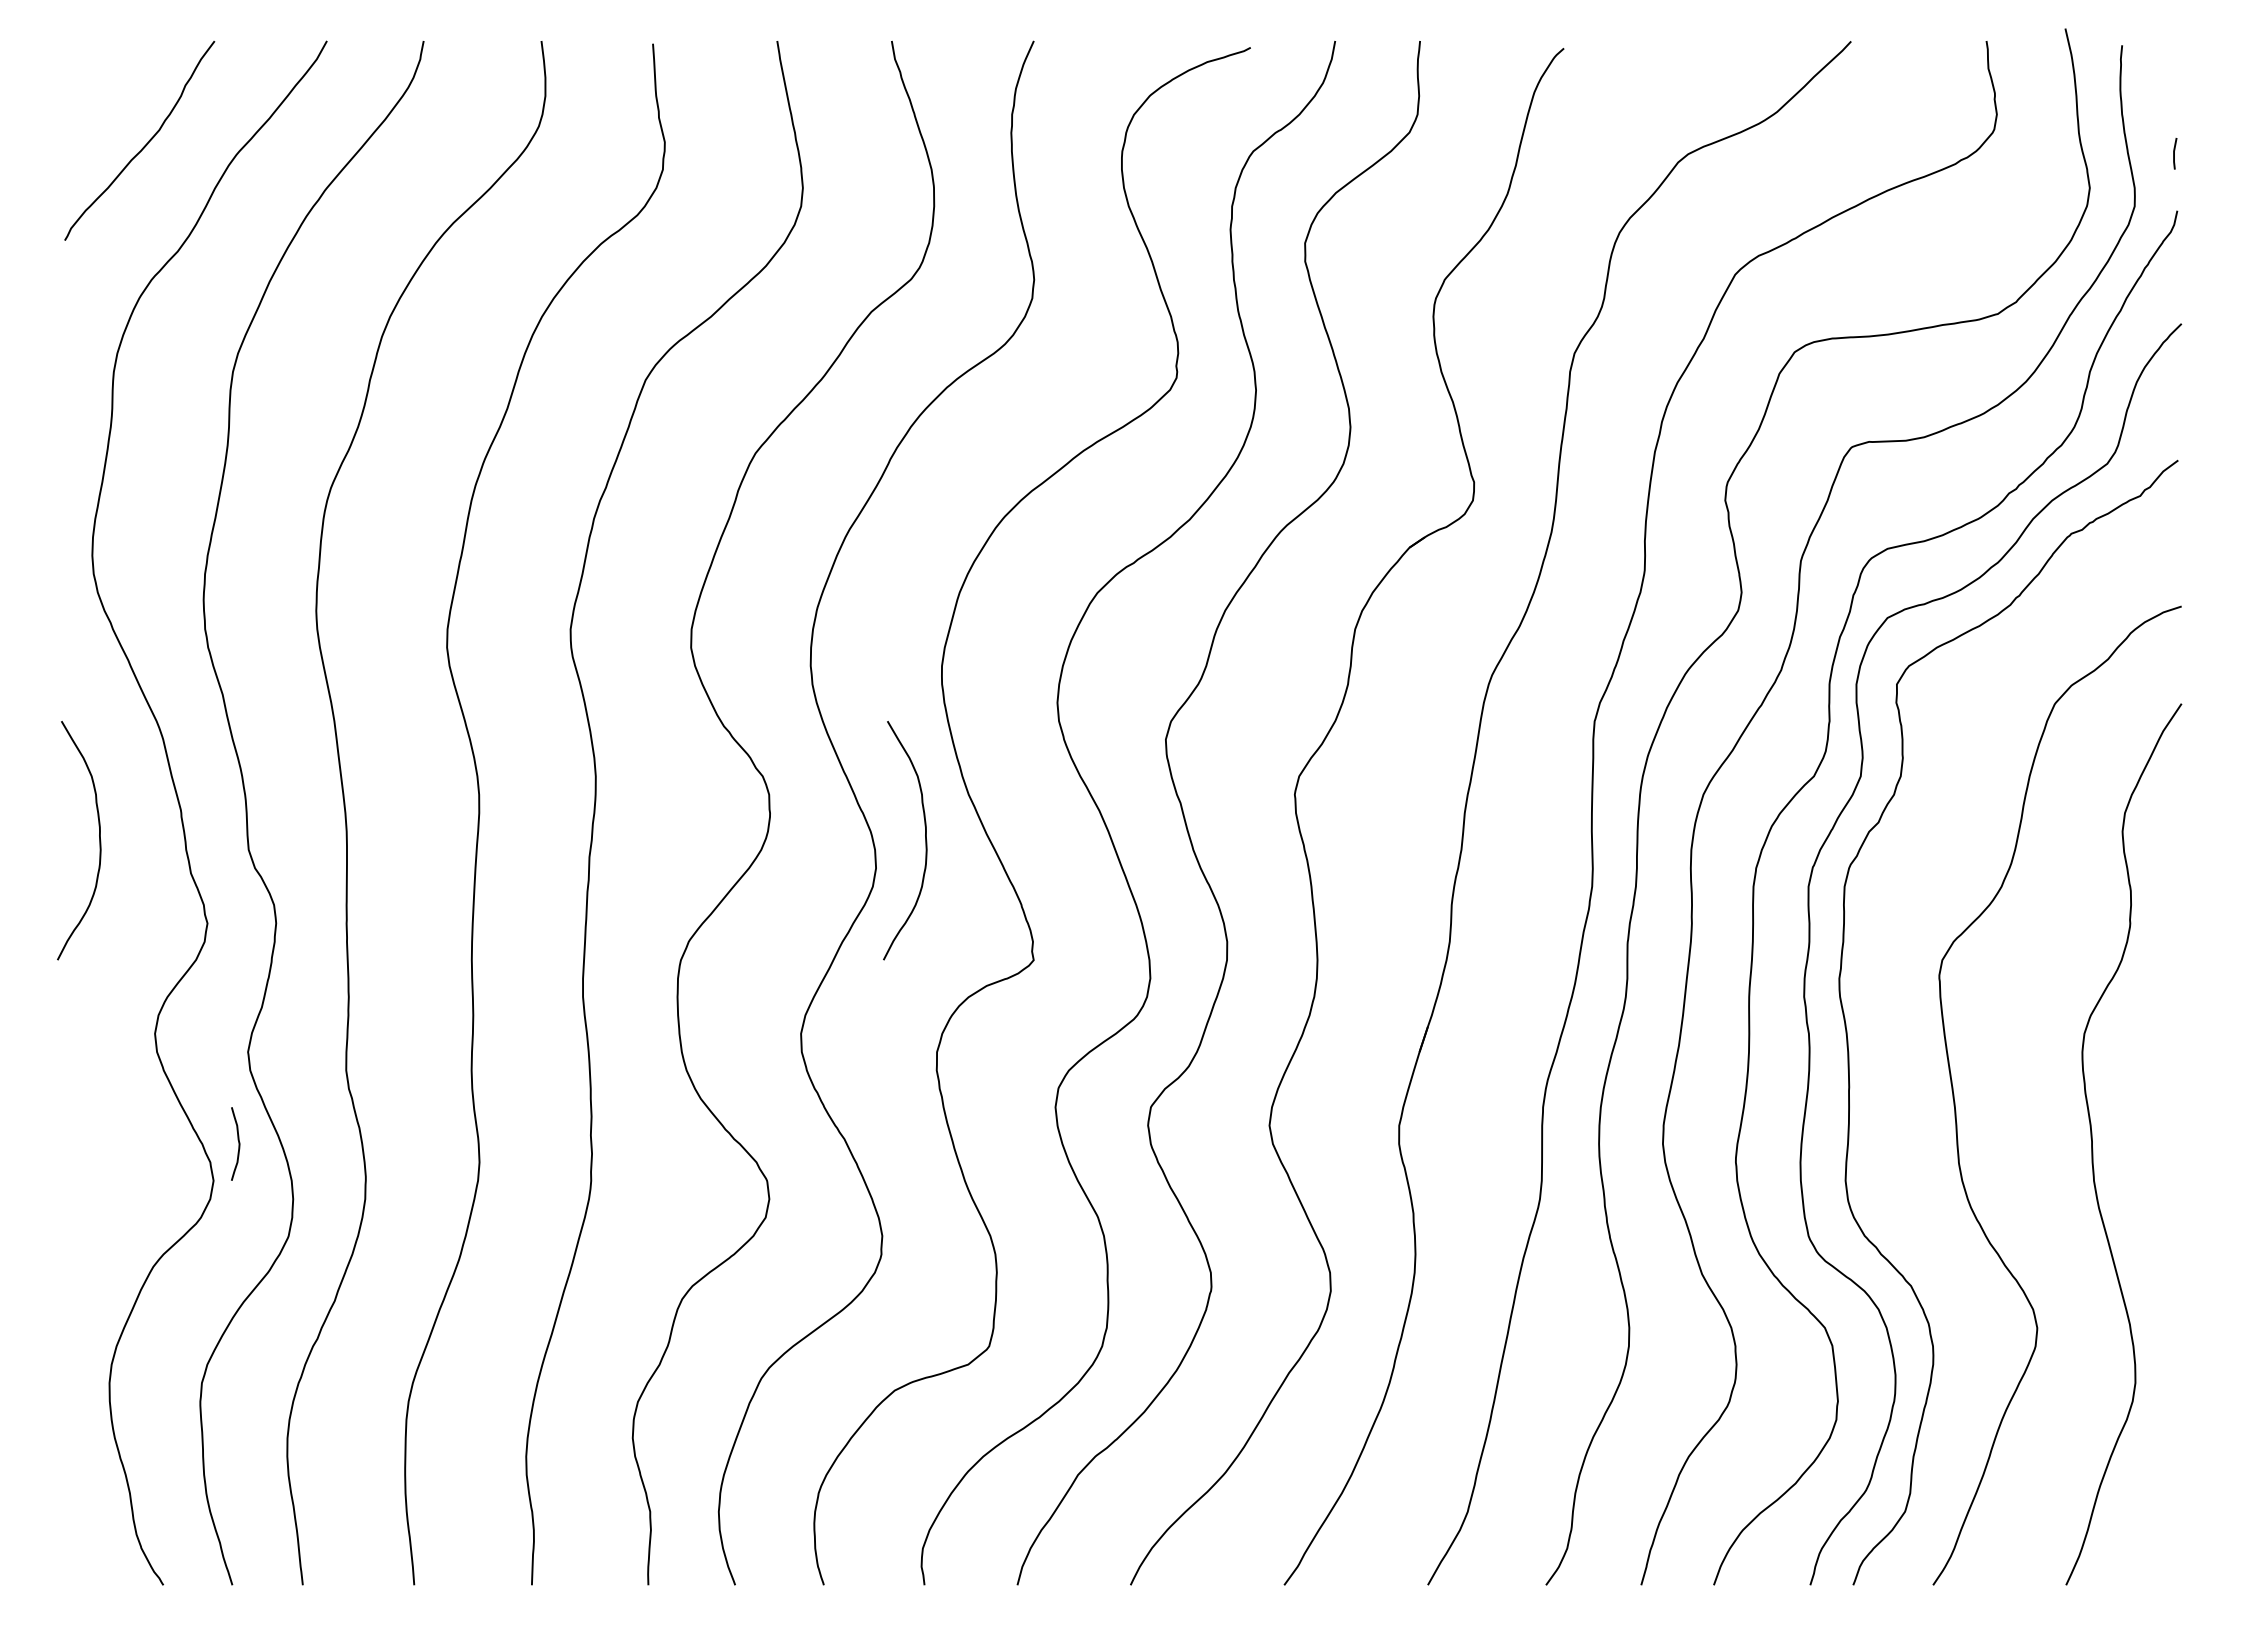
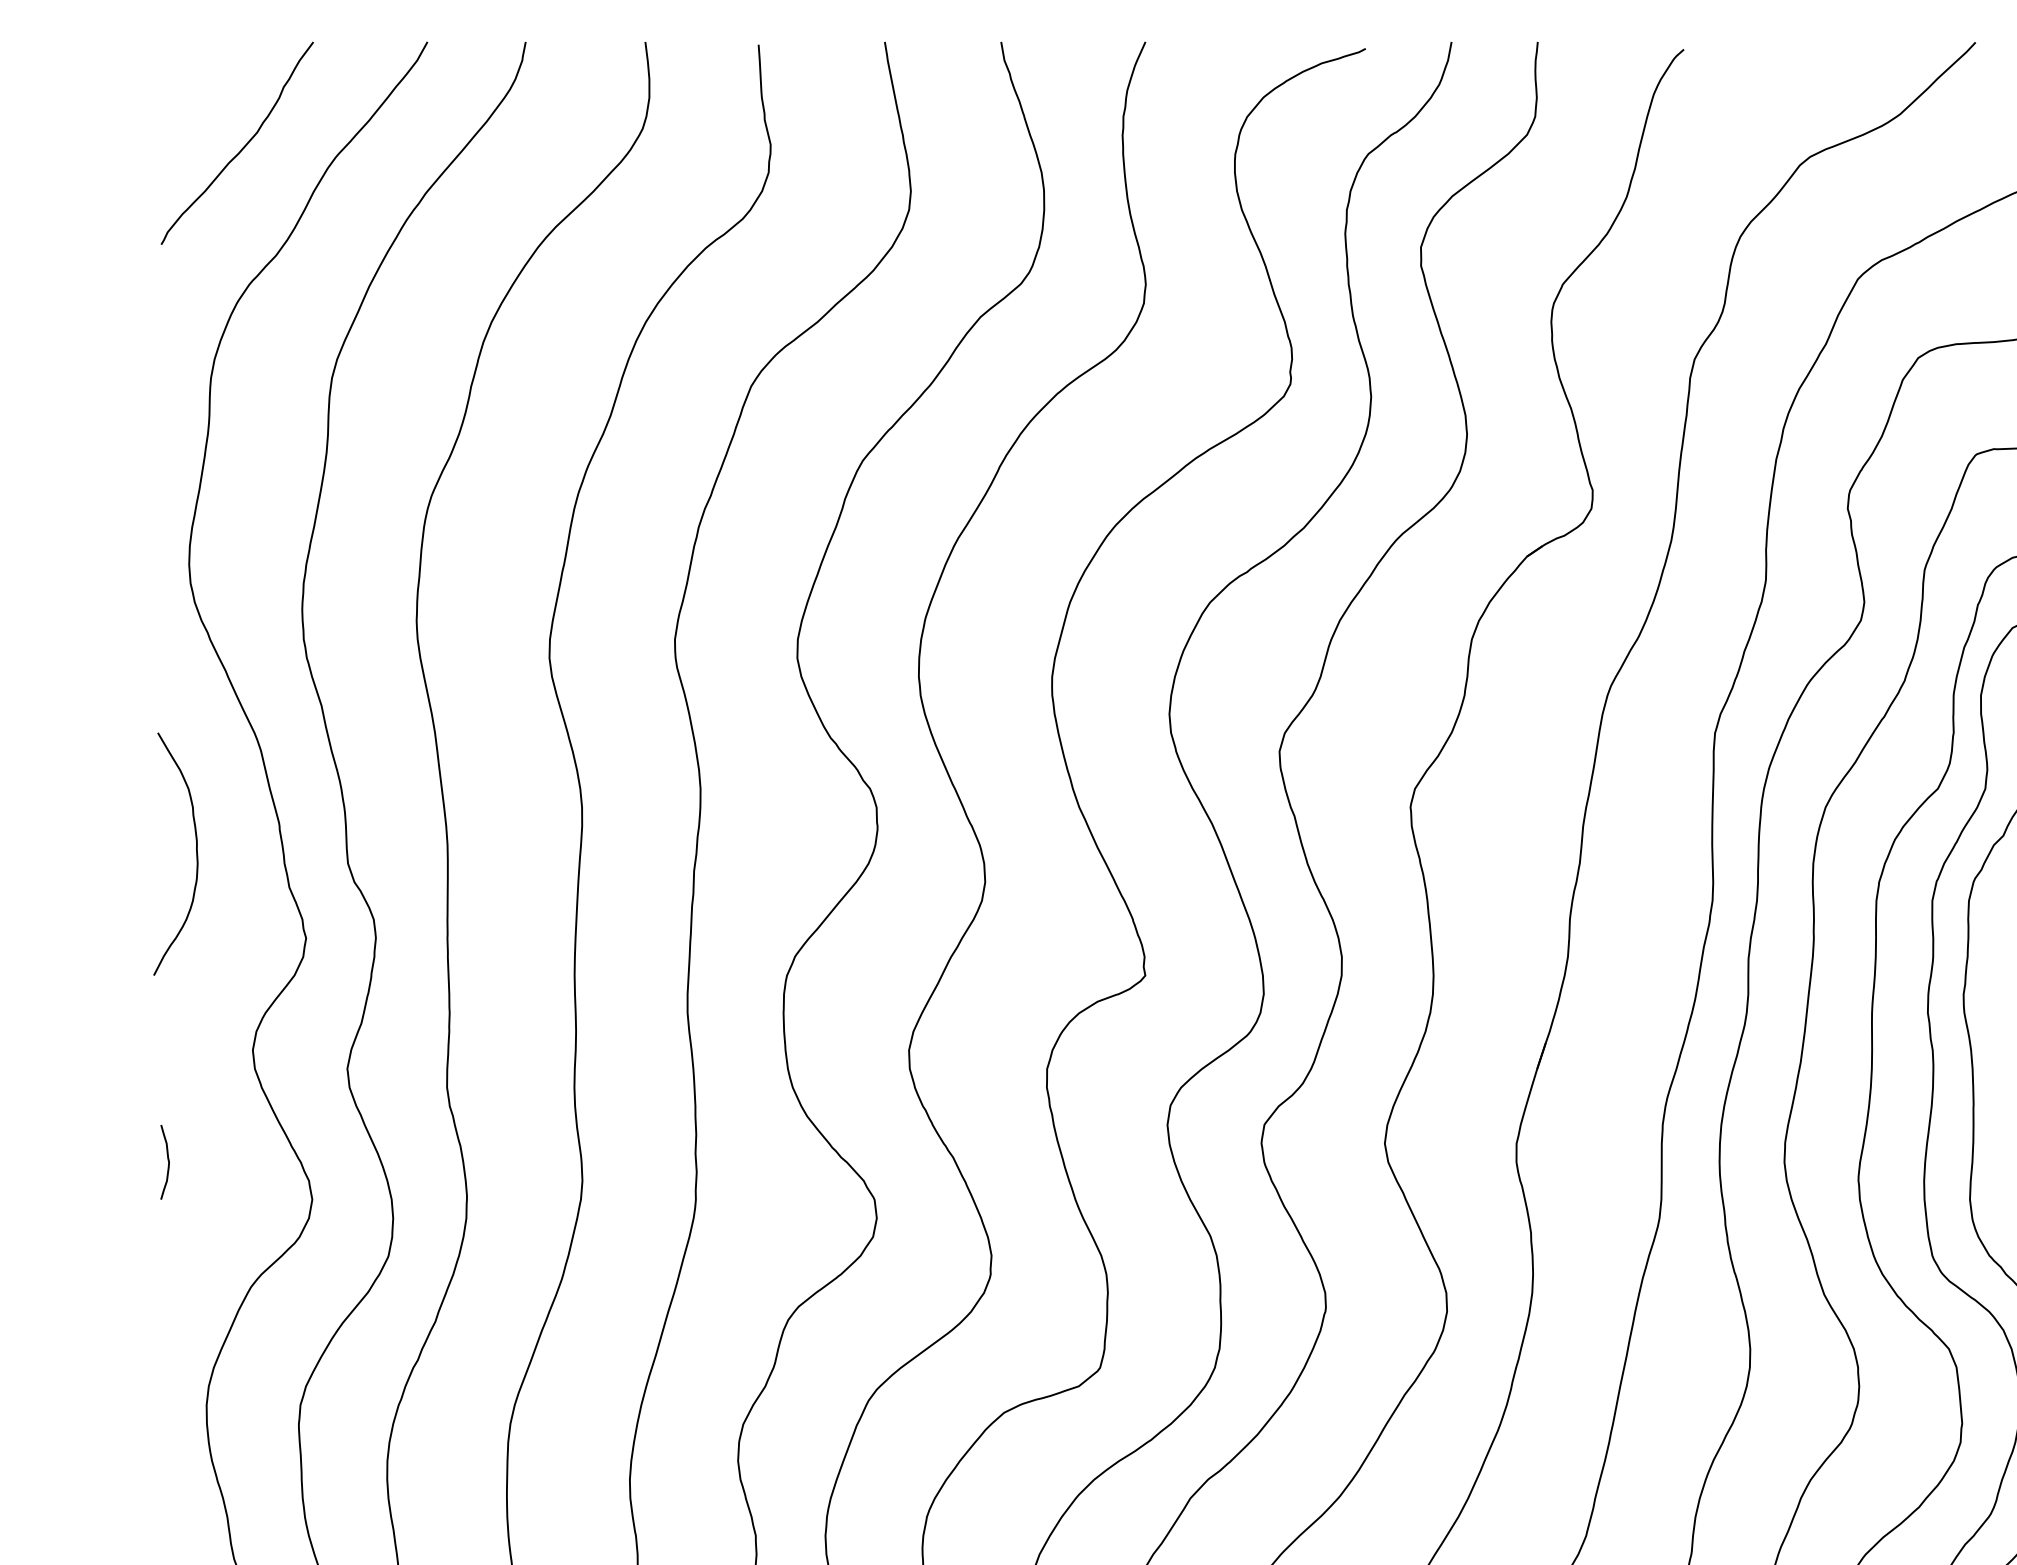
curve: (925, 840) -> (1035, 854), removed
curve: (238, 1143) -> (168, 1161), moved

